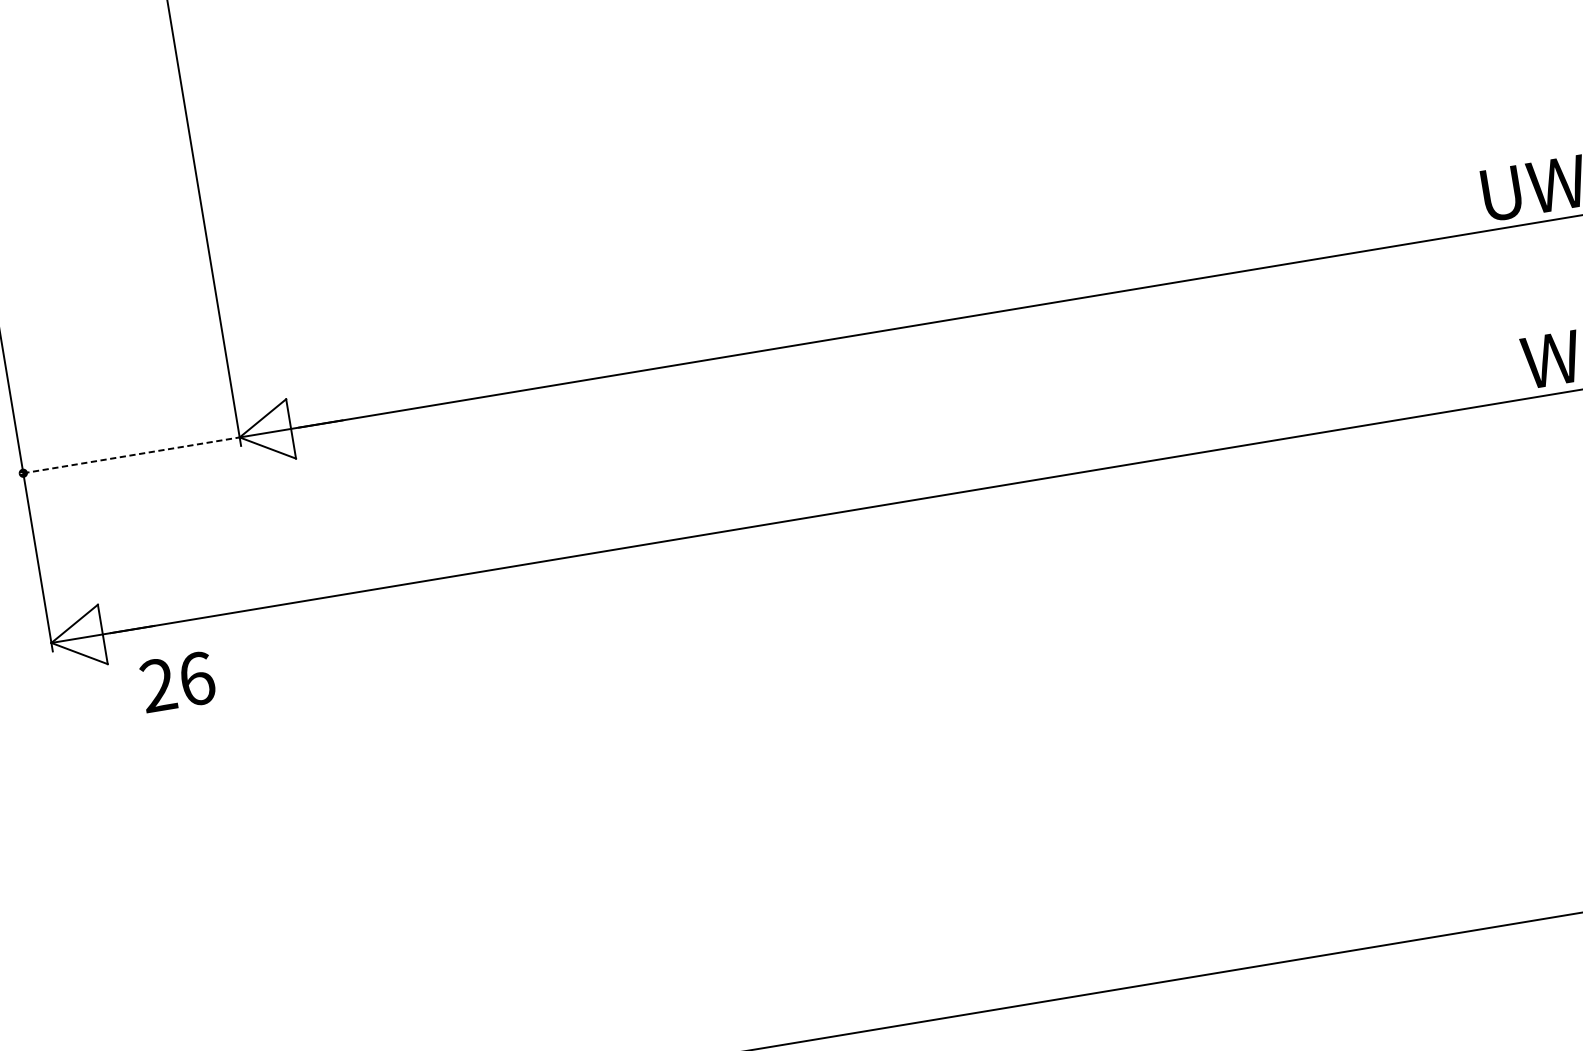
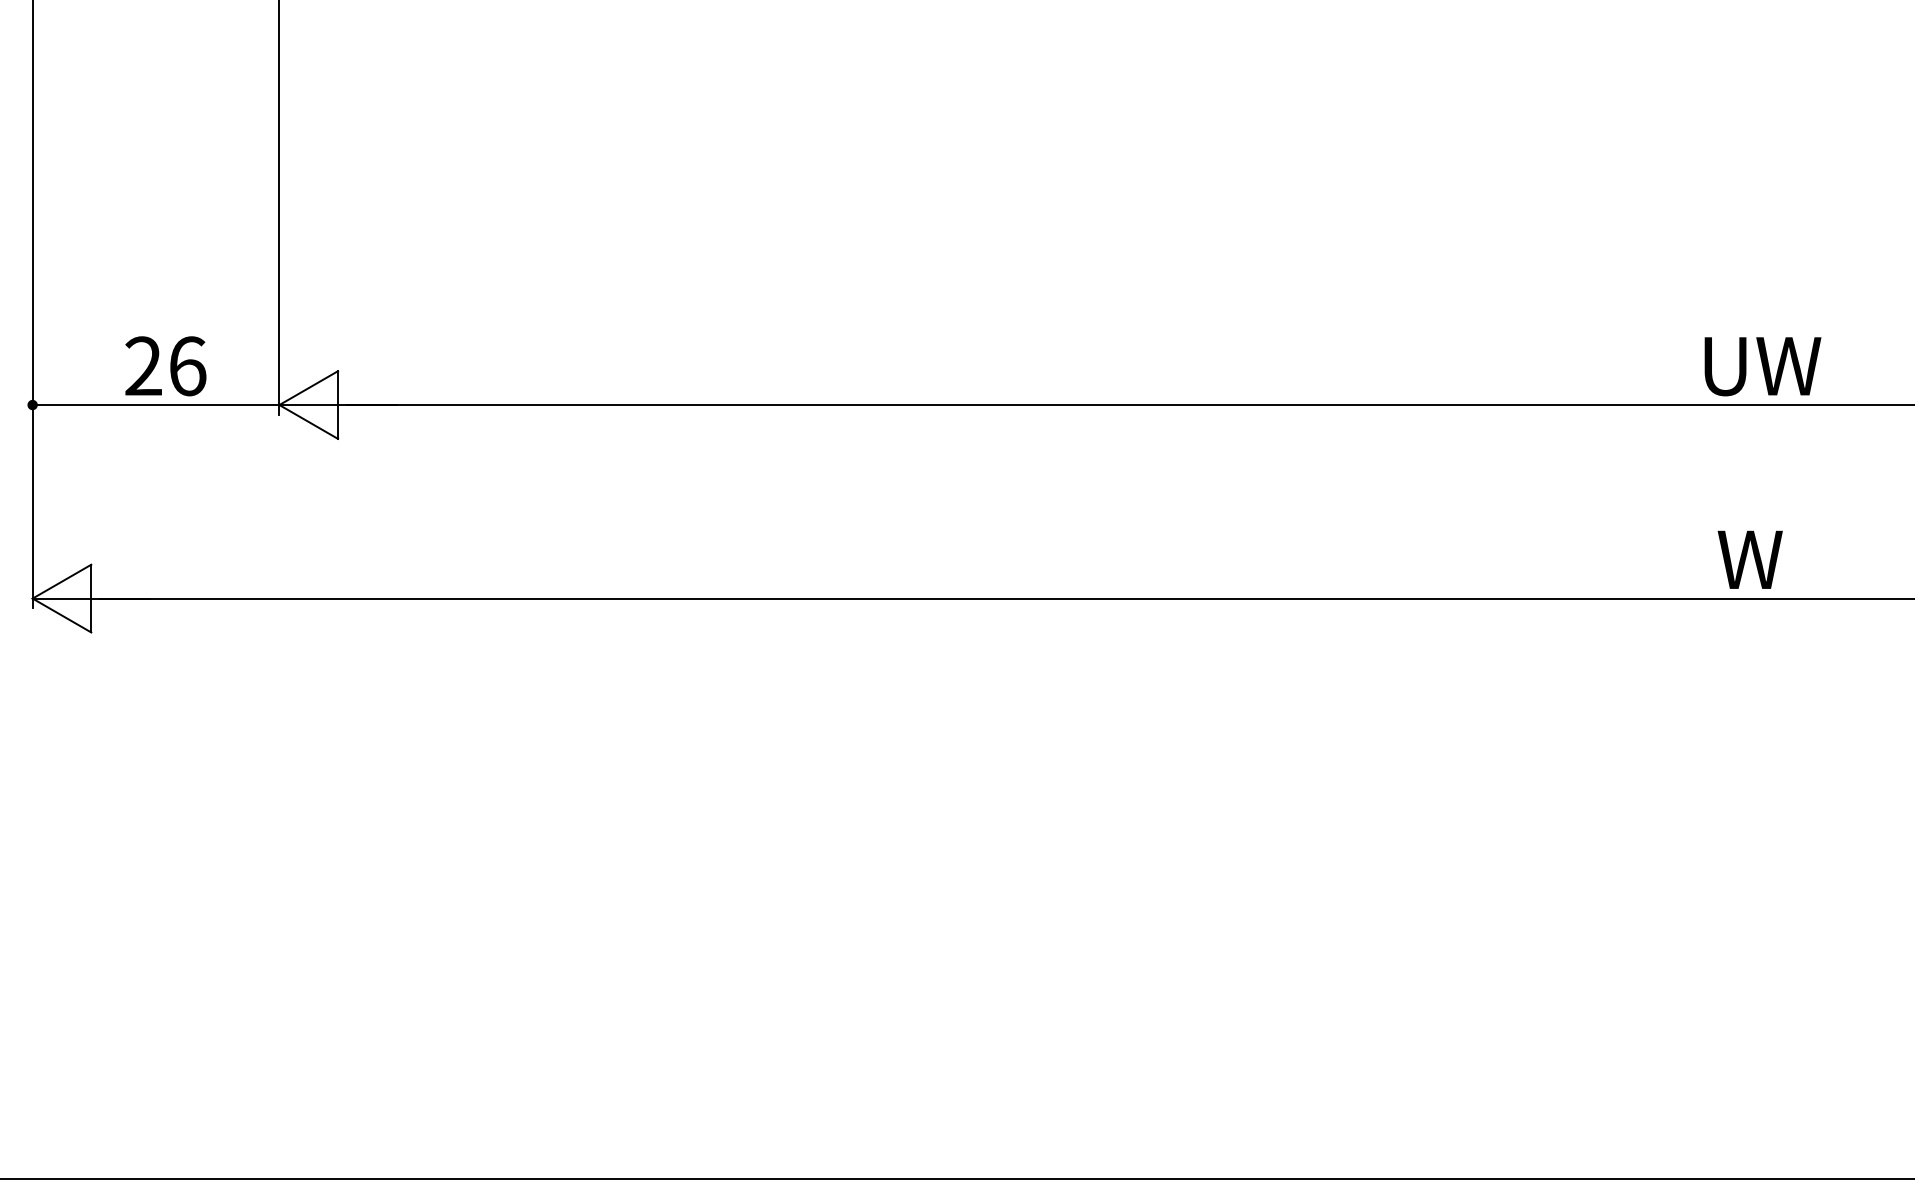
line: (131, 455) -> (156, 405), dashed -> solid
text: (177, 682) -> (165, 366), moved

